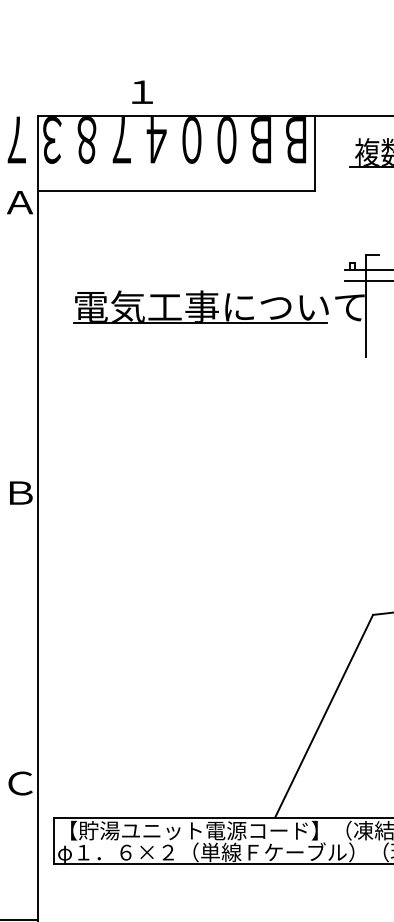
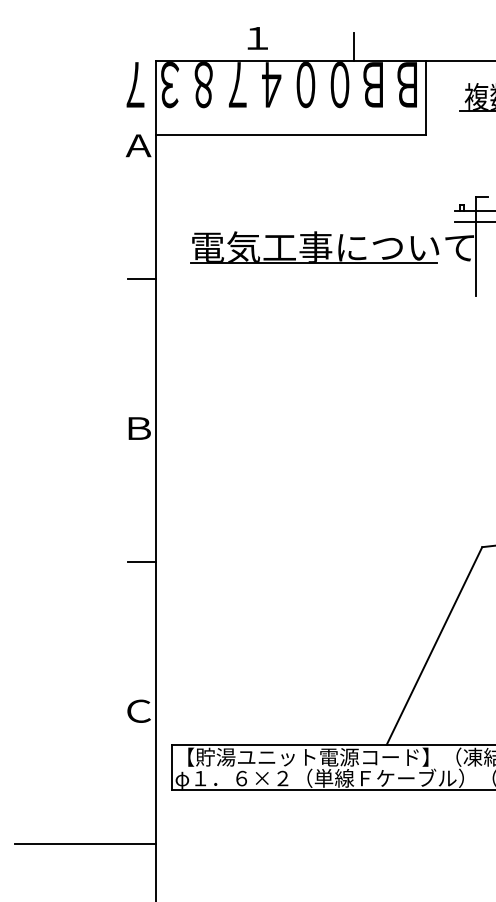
line: (241, 100) -> (354, 46), added
line: (24, 338) -> (142, 278), added
line: (24, 629) -> (142, 561), added

